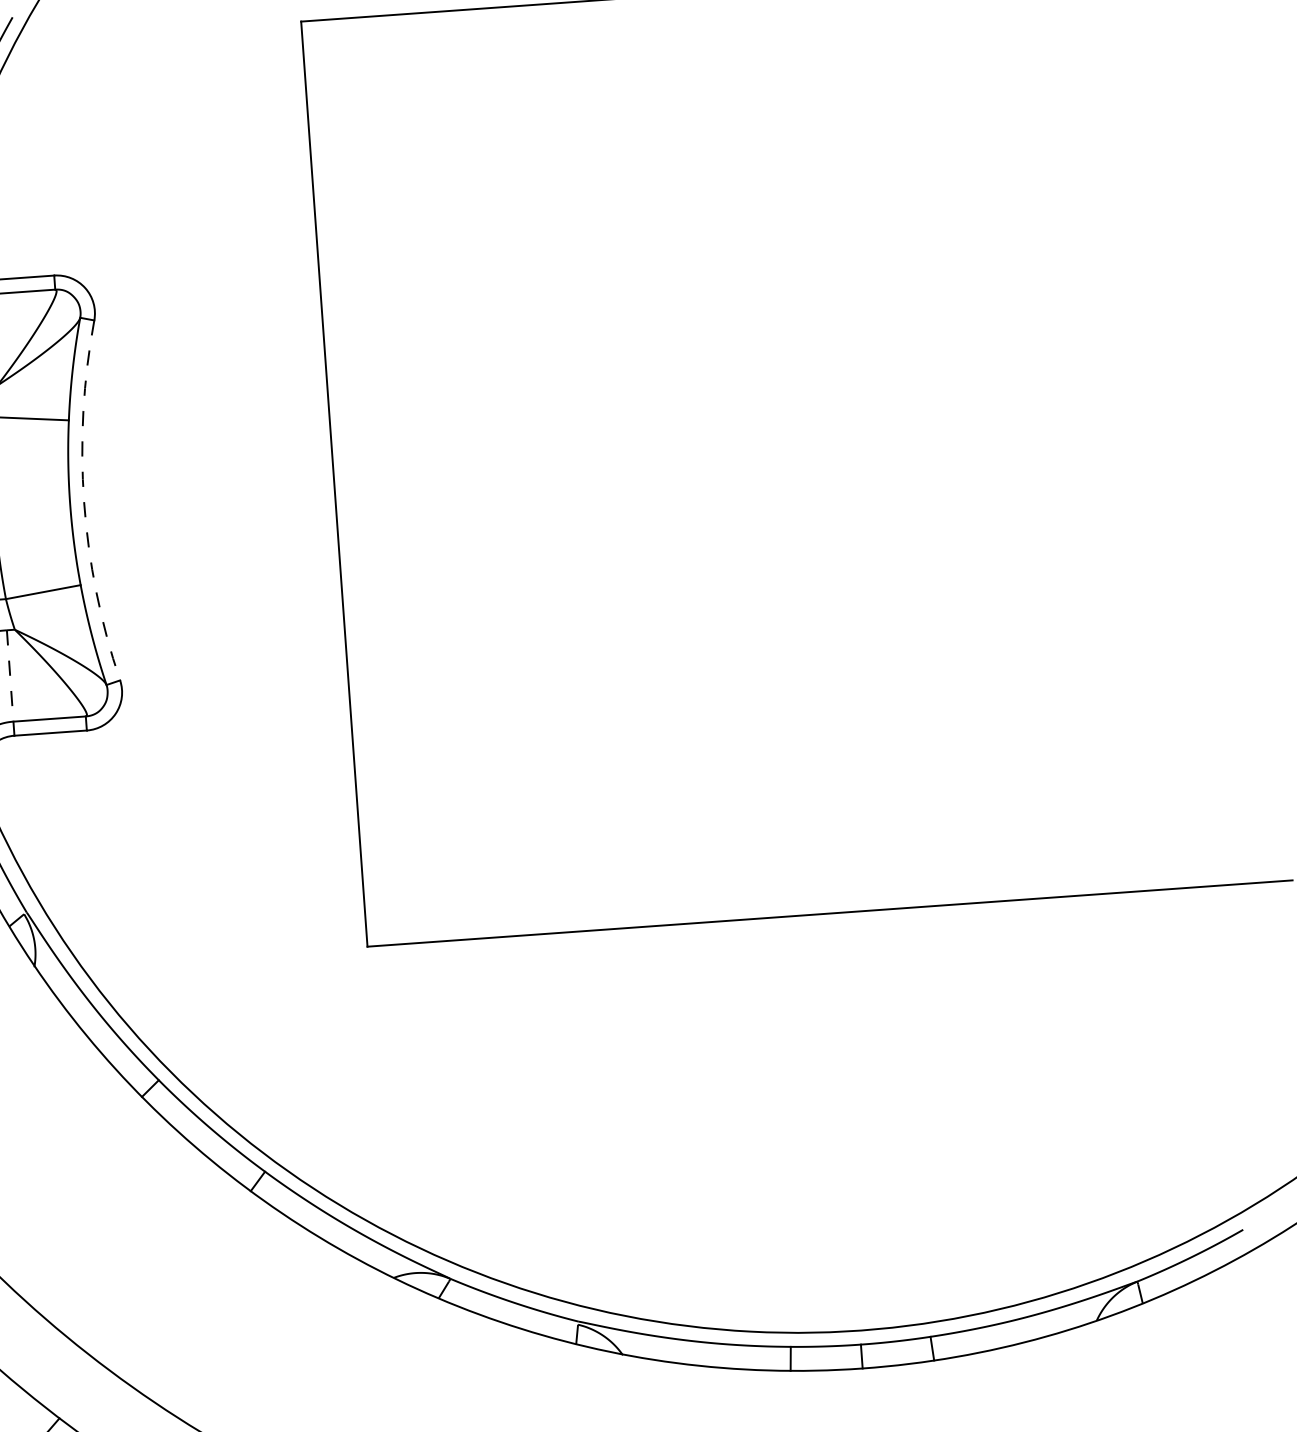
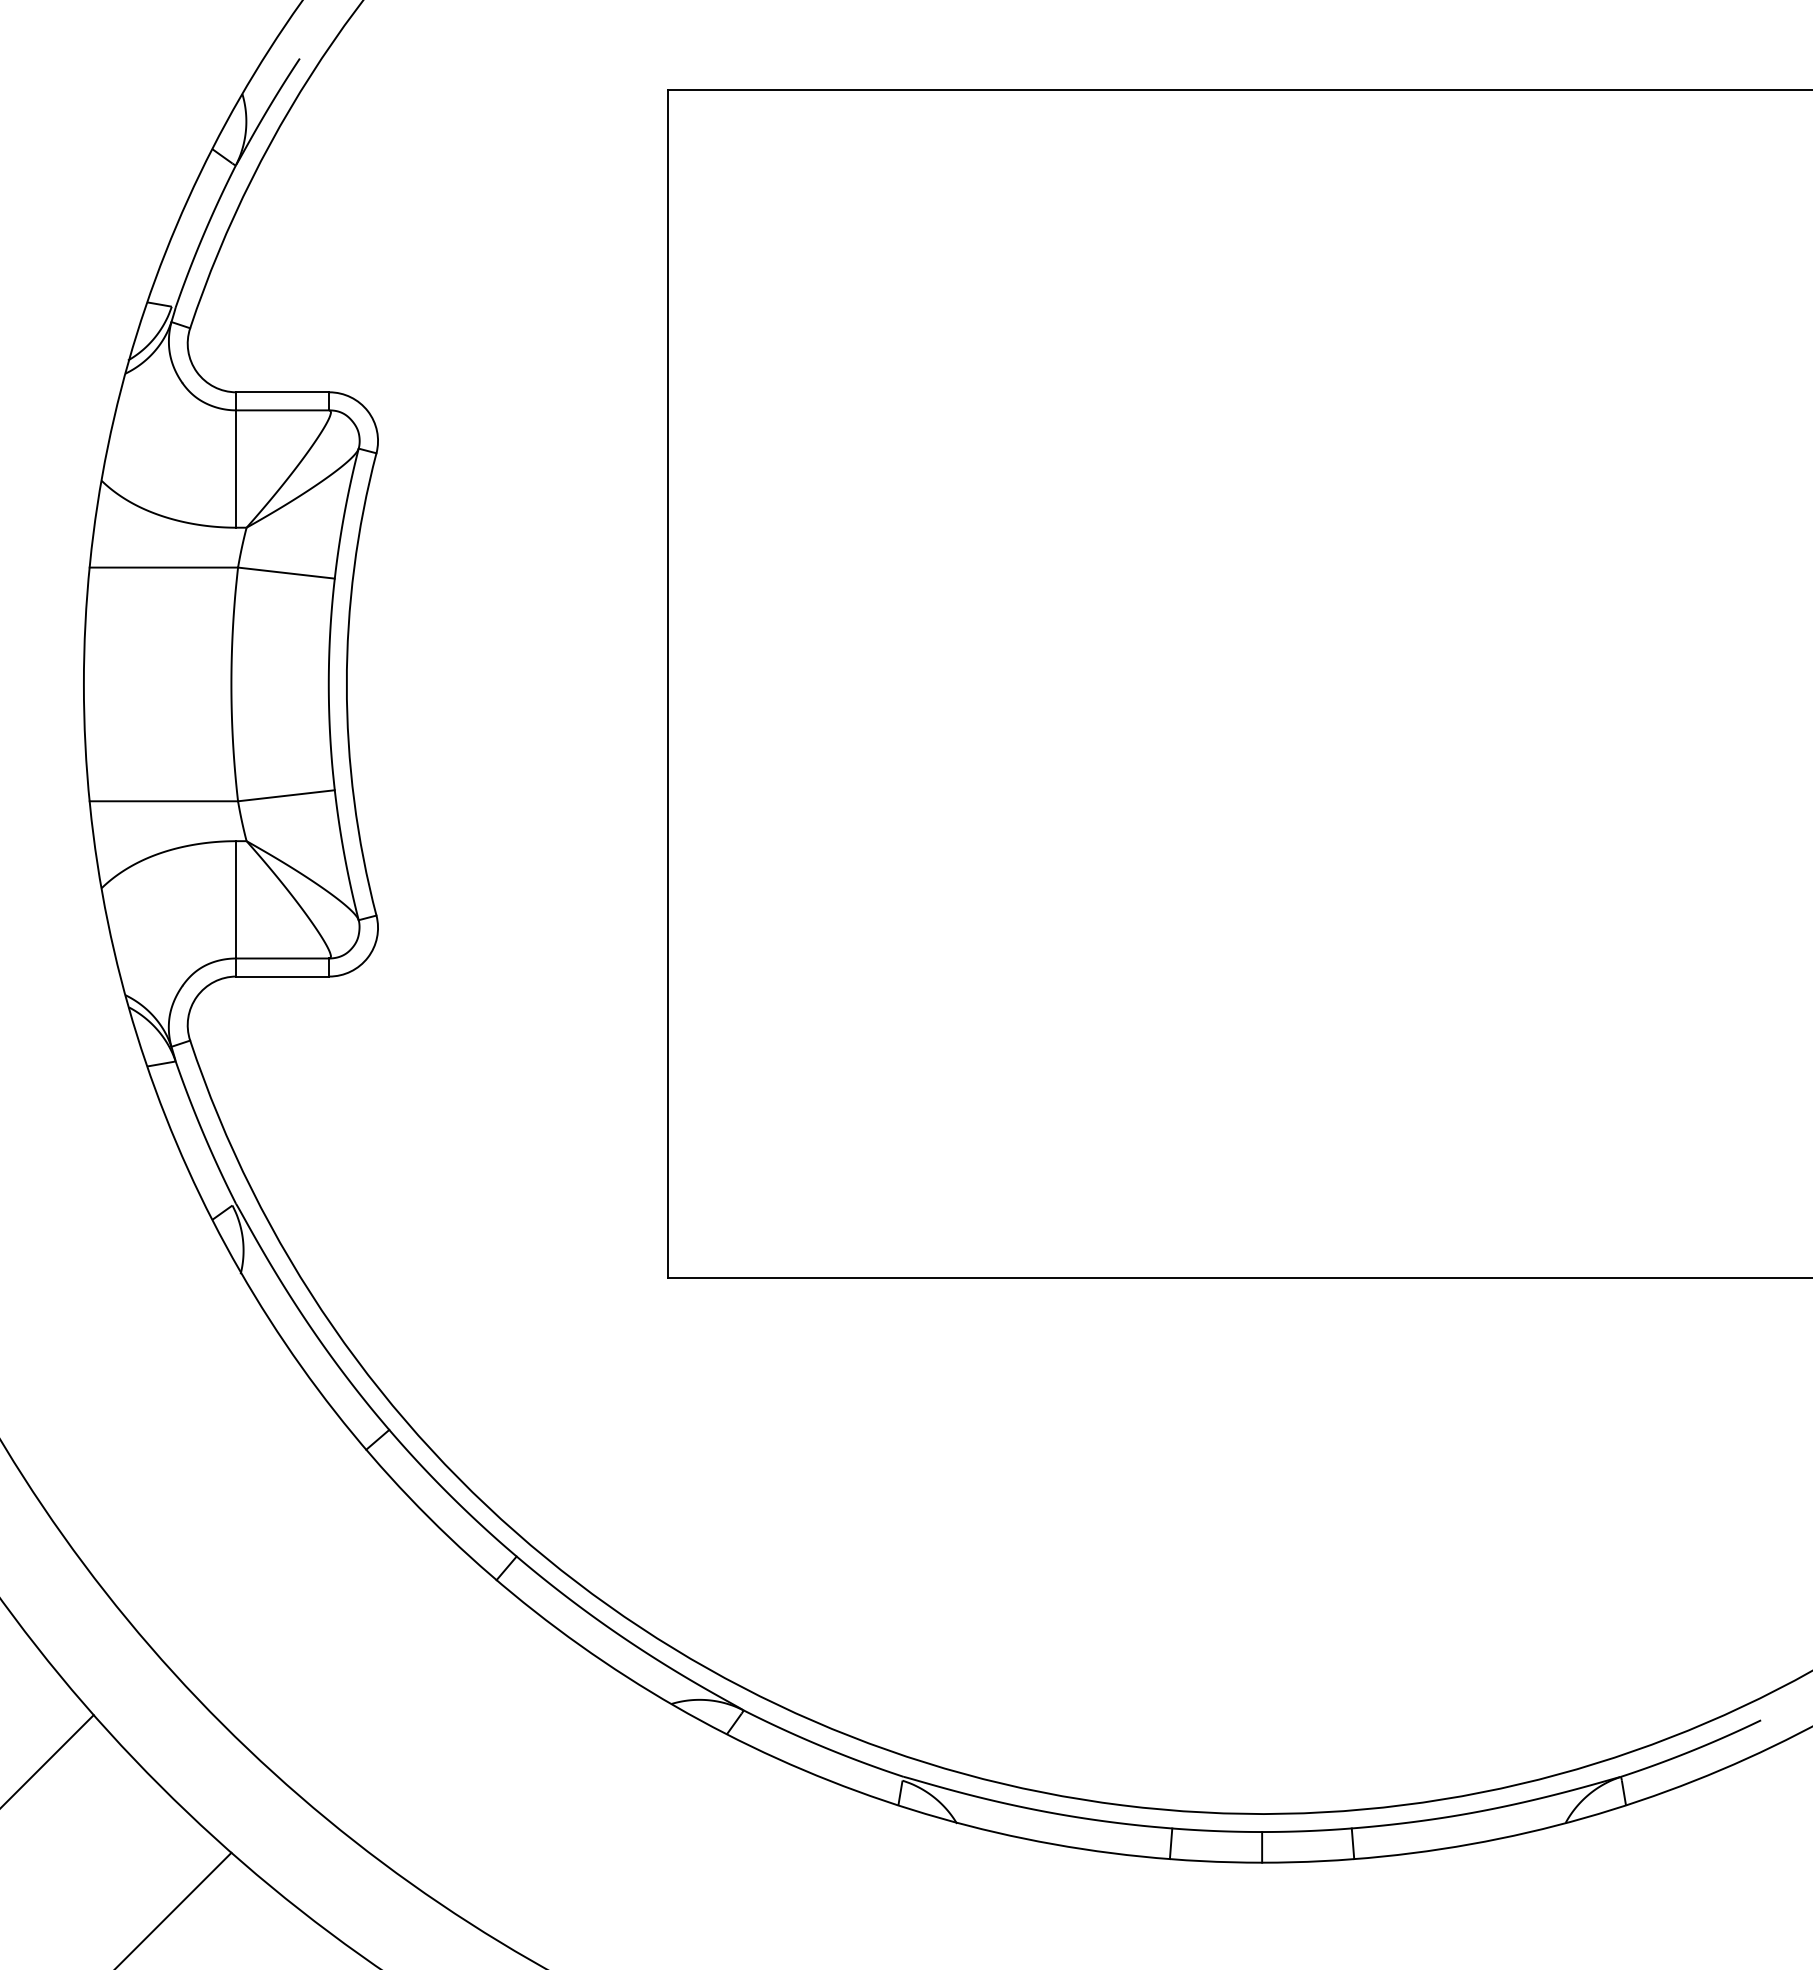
arc: (83, 502) -> (346, 684), dashed -> solid
line: (10, 675) -> (236, 899), dashed -> solid

